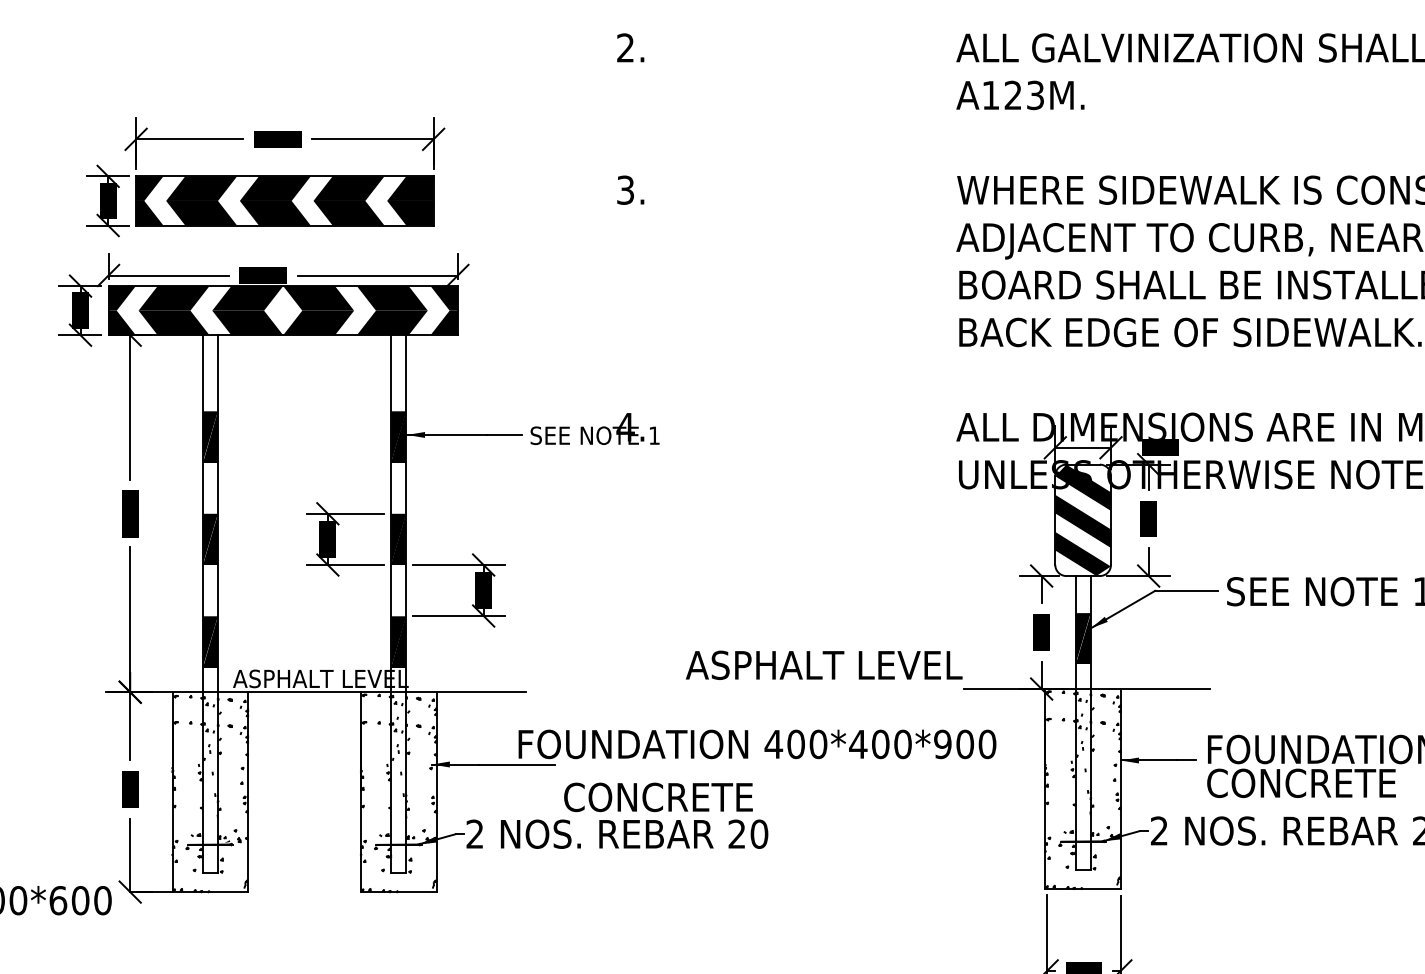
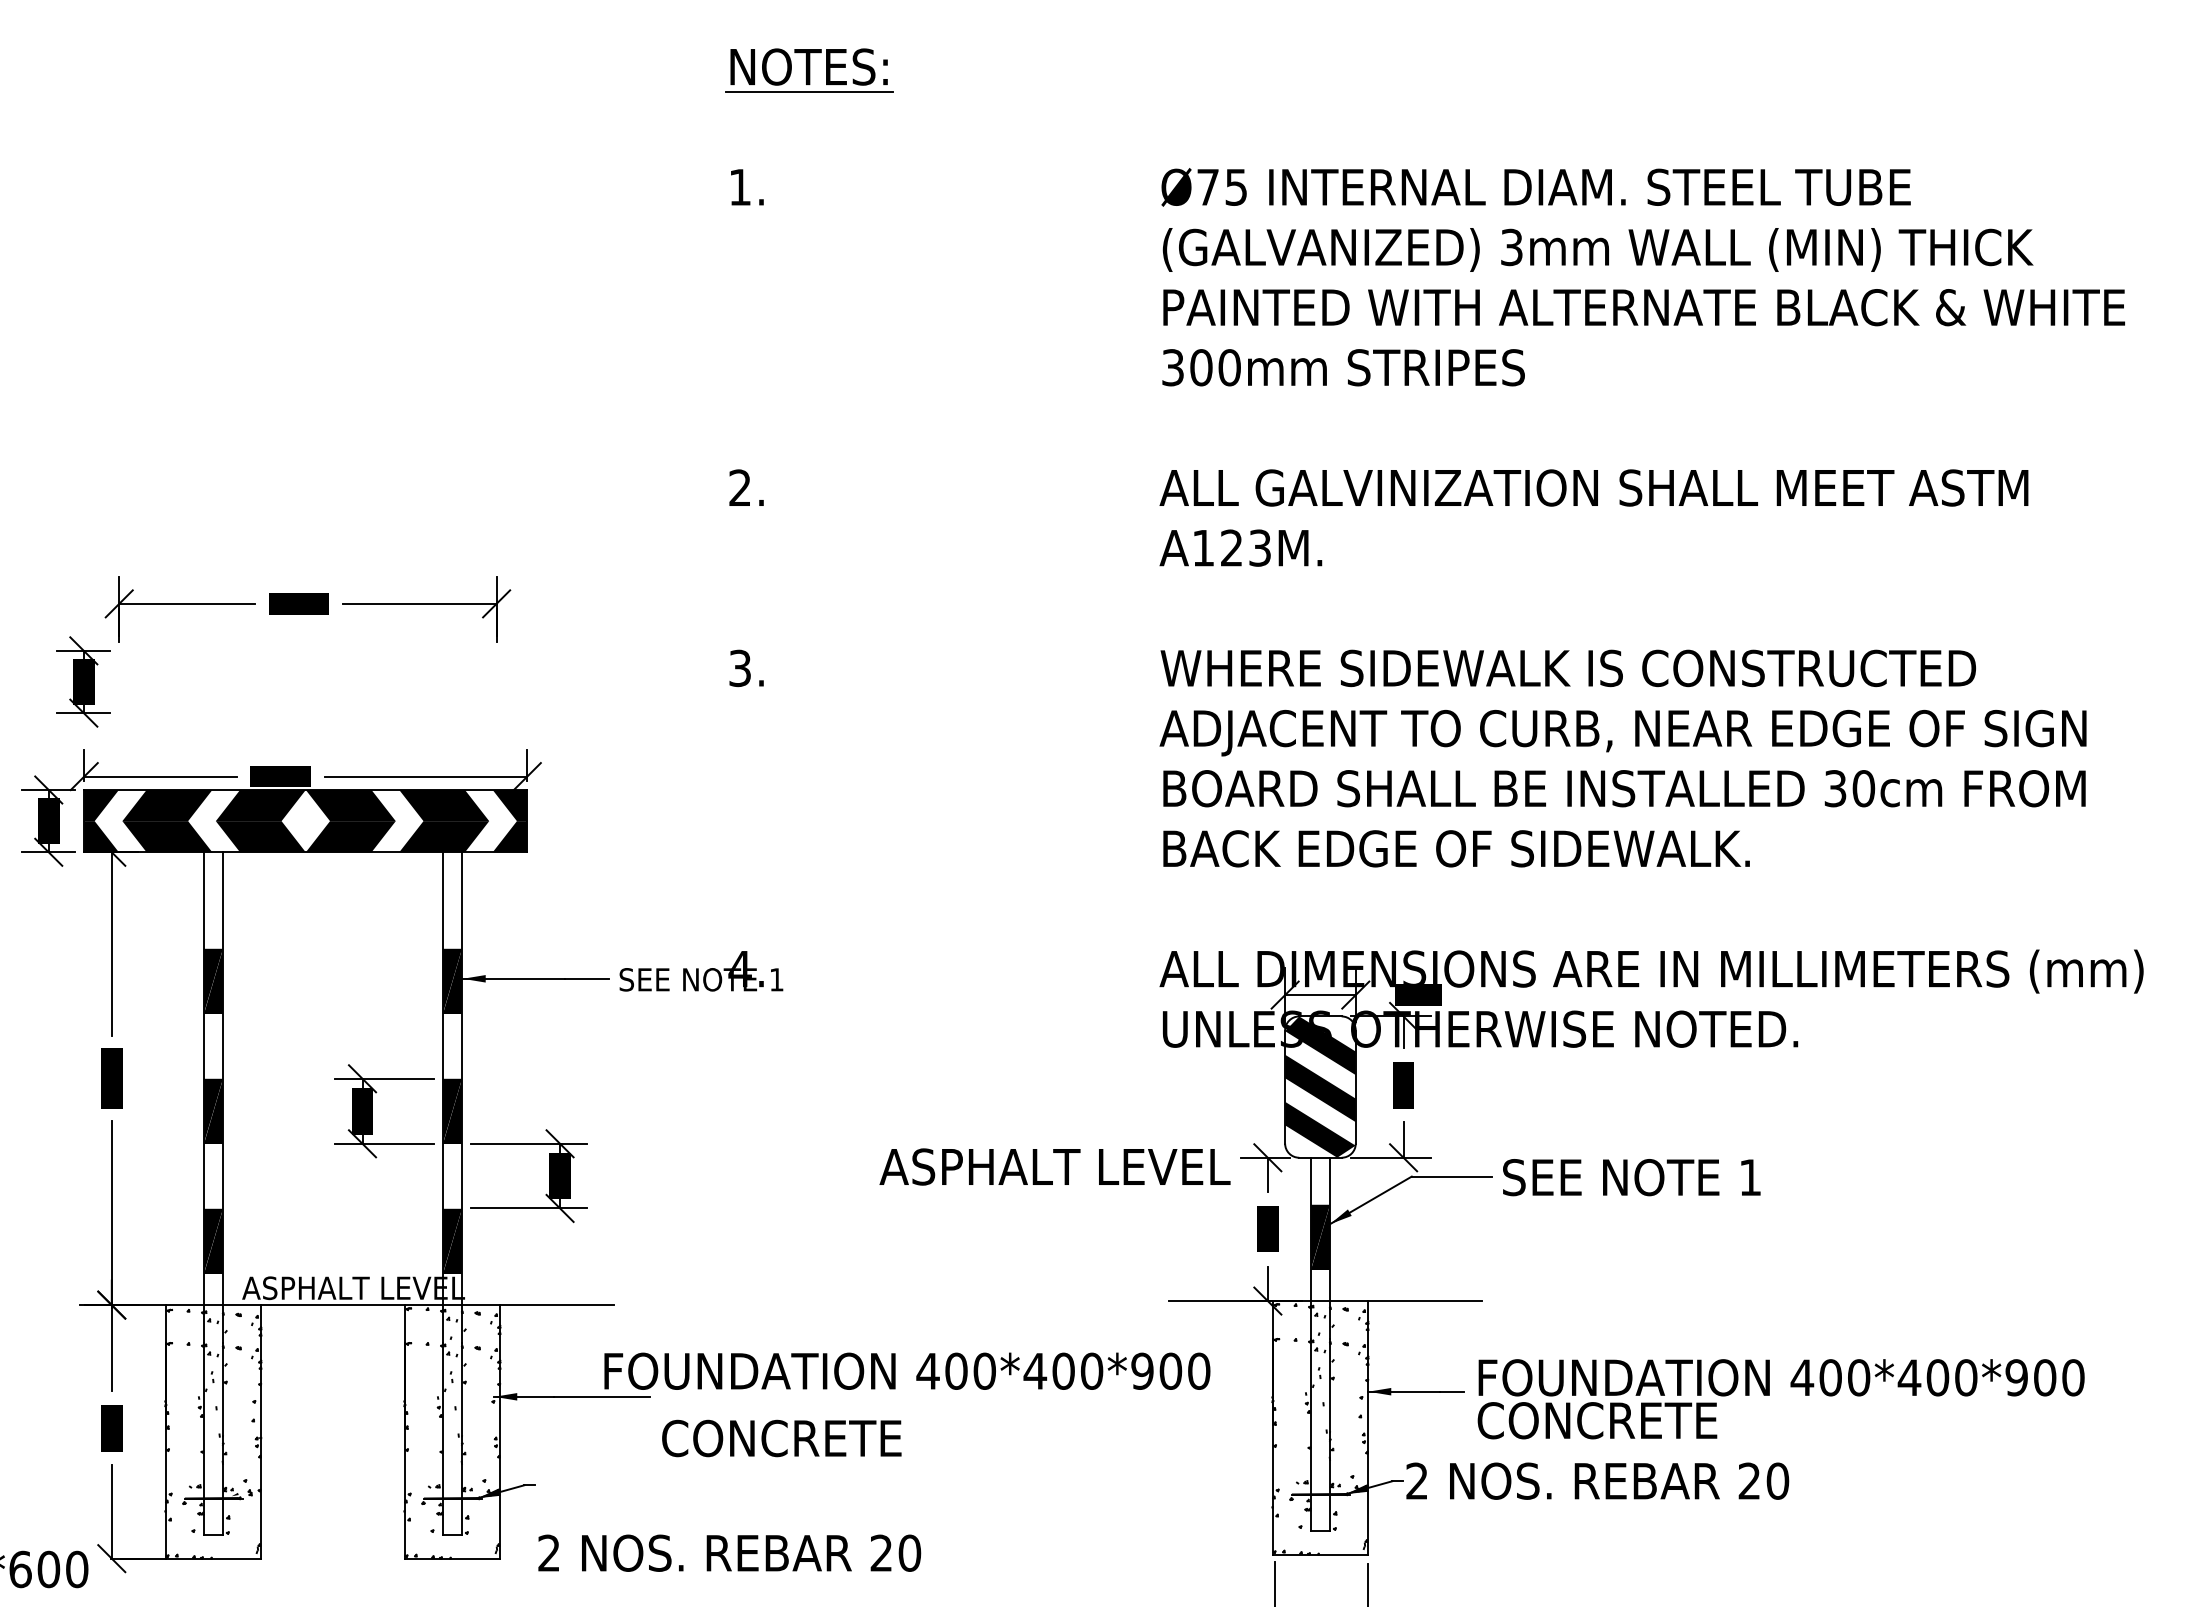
part: (284, 200) -> (307, 681), removed
text: (823, 664) -> (1054, 1166), moved
text: (617, 833) -> (729, 1552), moved

